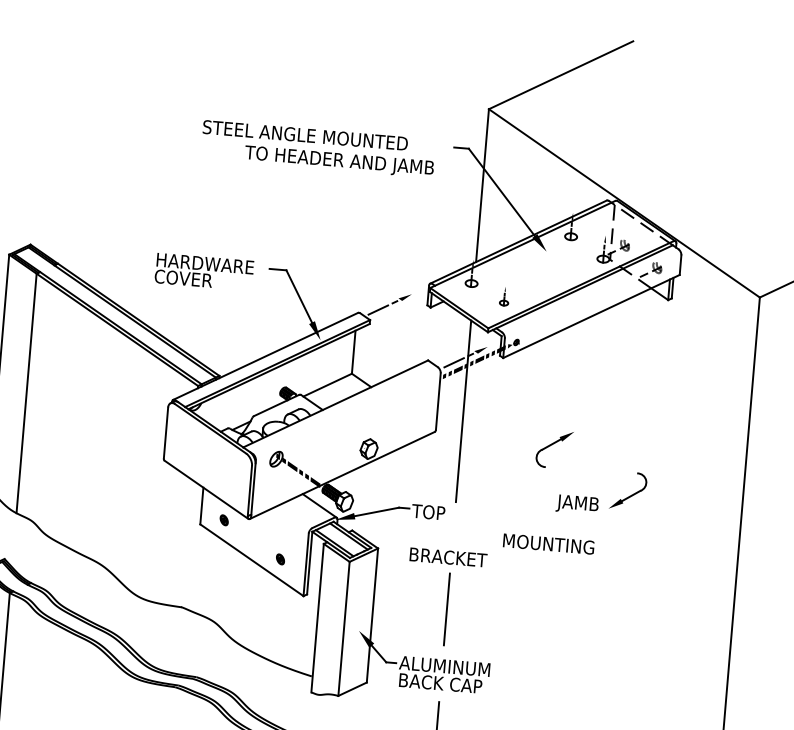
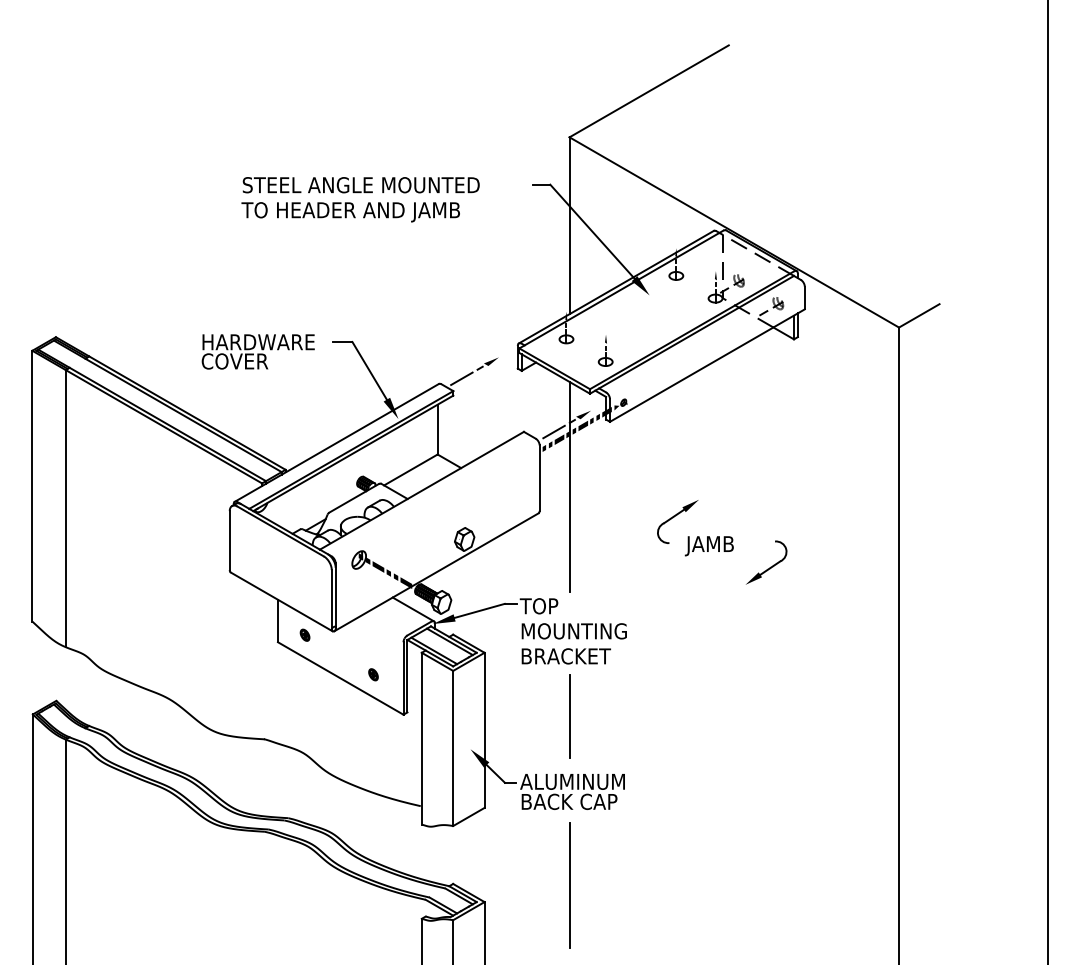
text: (339, 162) -> (350, 212), moved
part: (504, 296) -> (605, 350), size x1.43
text: (576, 504) -> (708, 546), moved
text: (548, 544) -> (573, 631), moved

